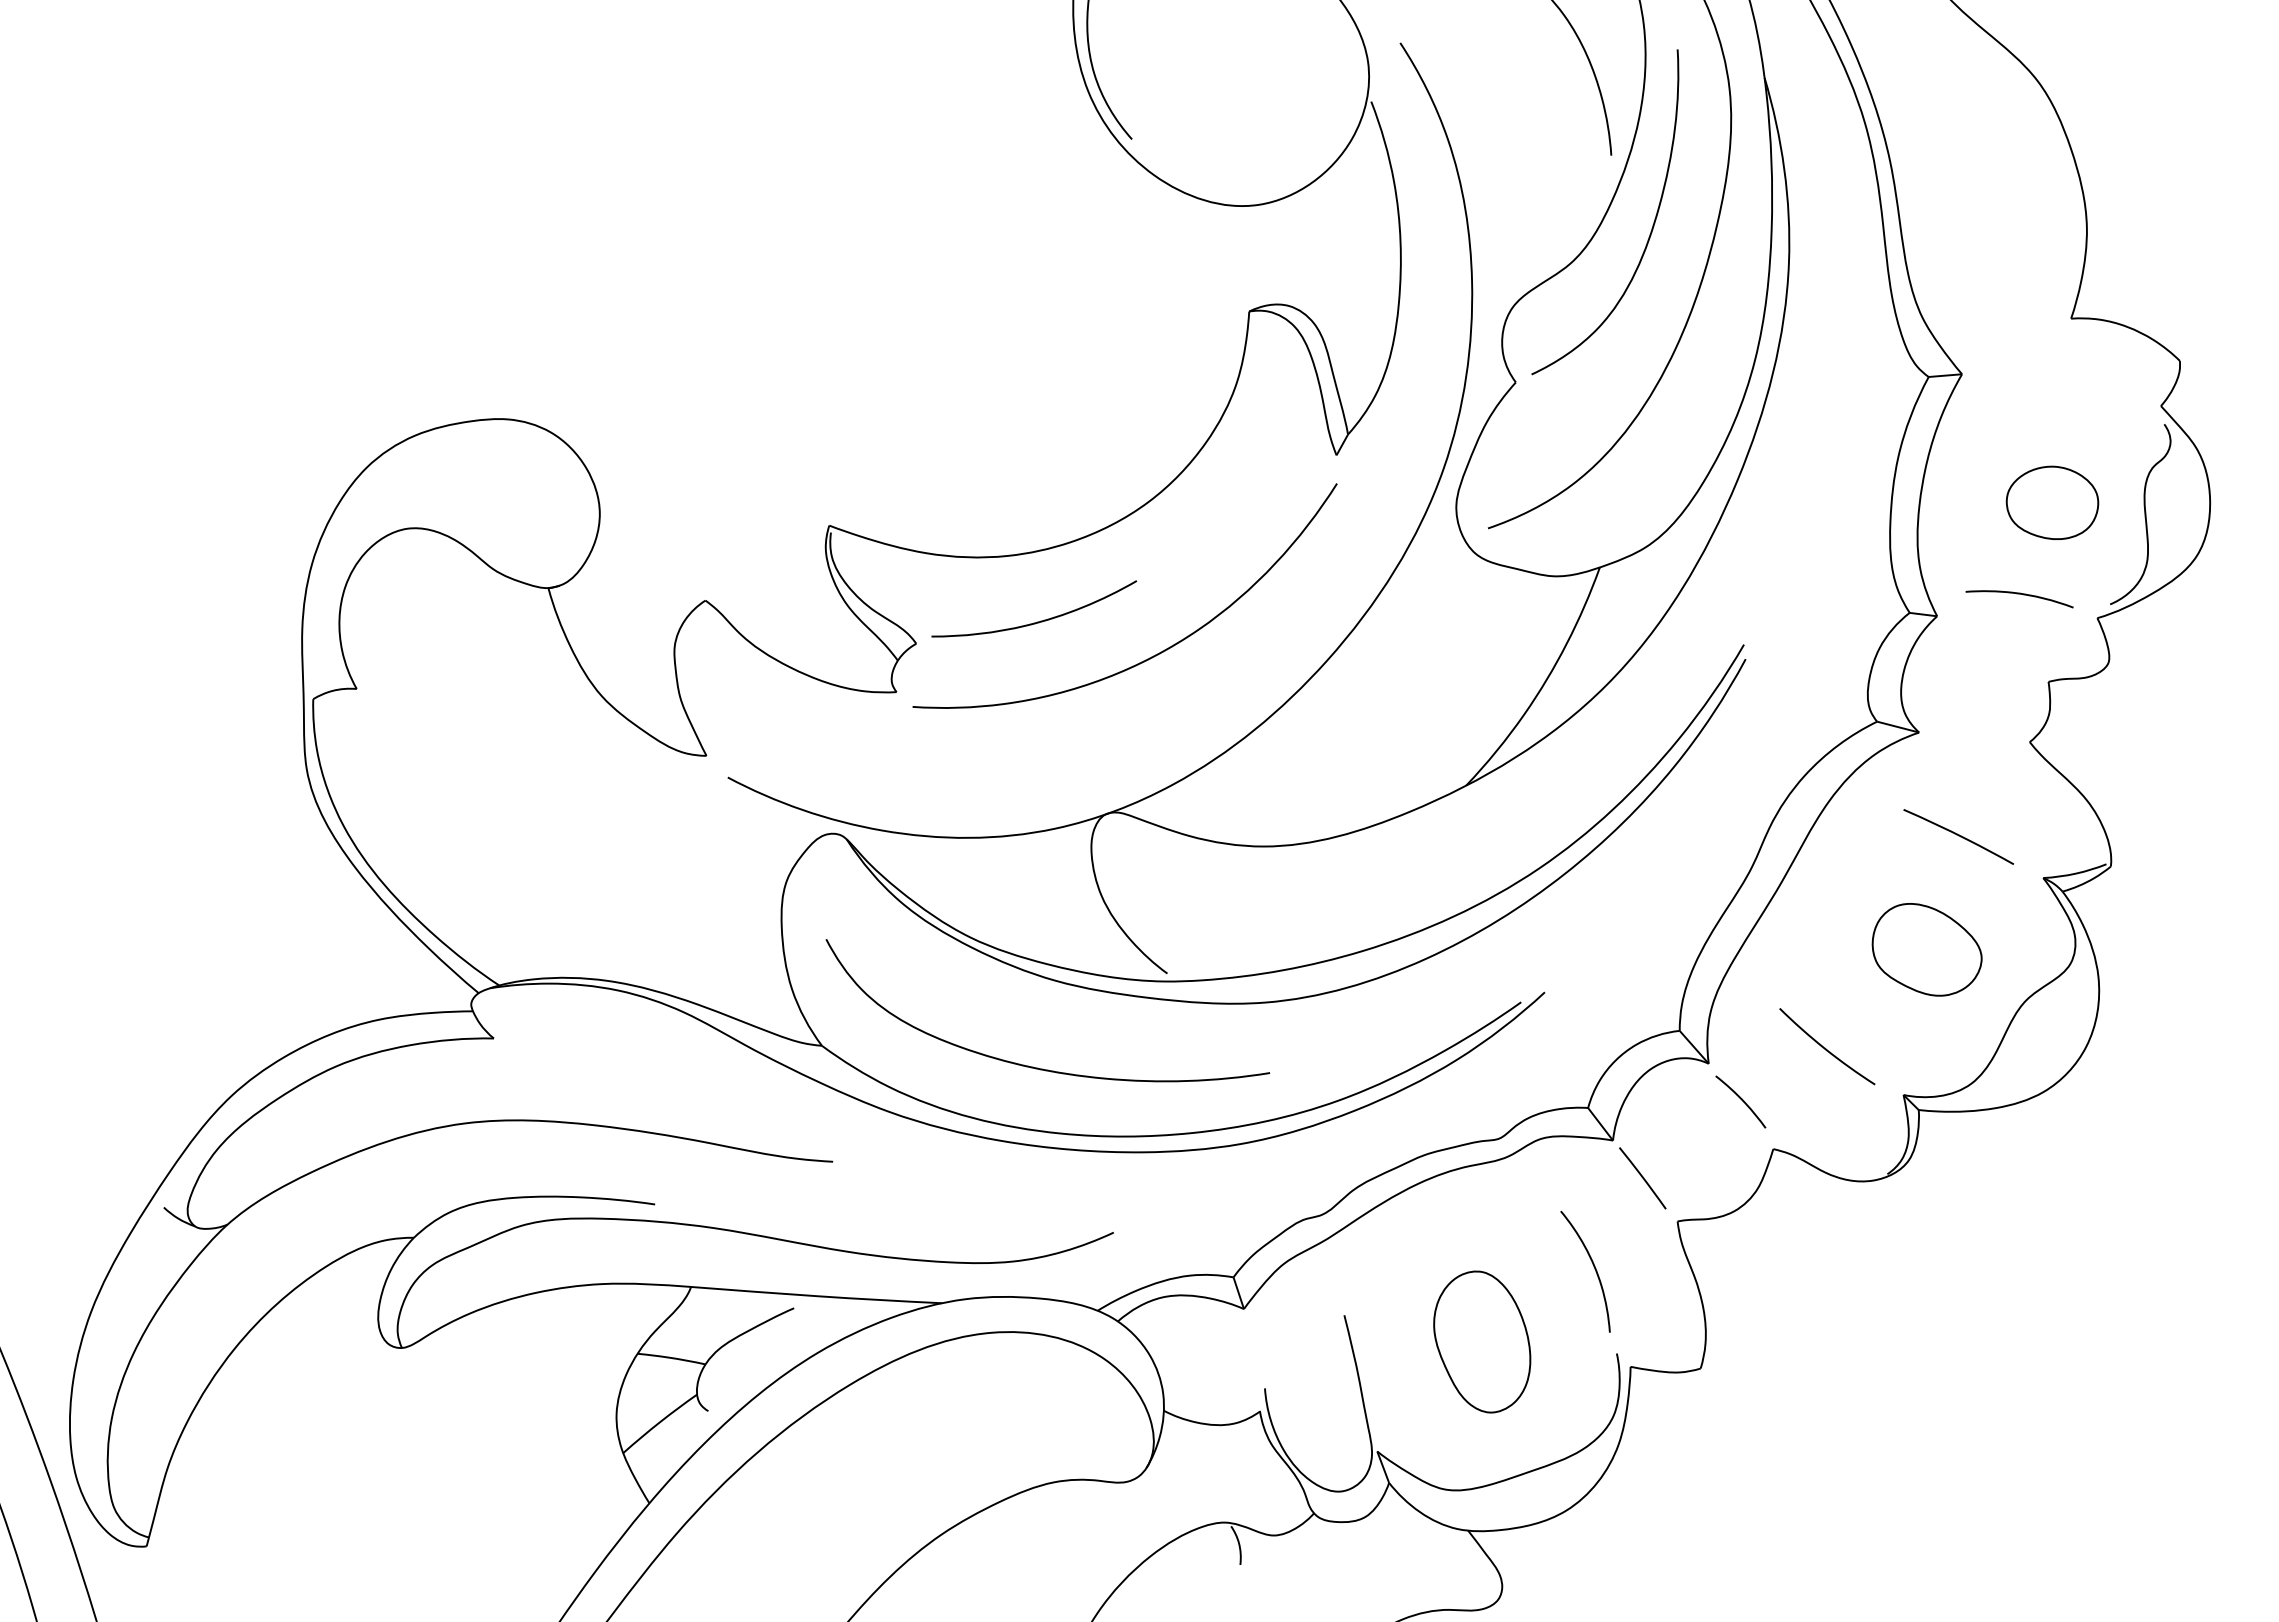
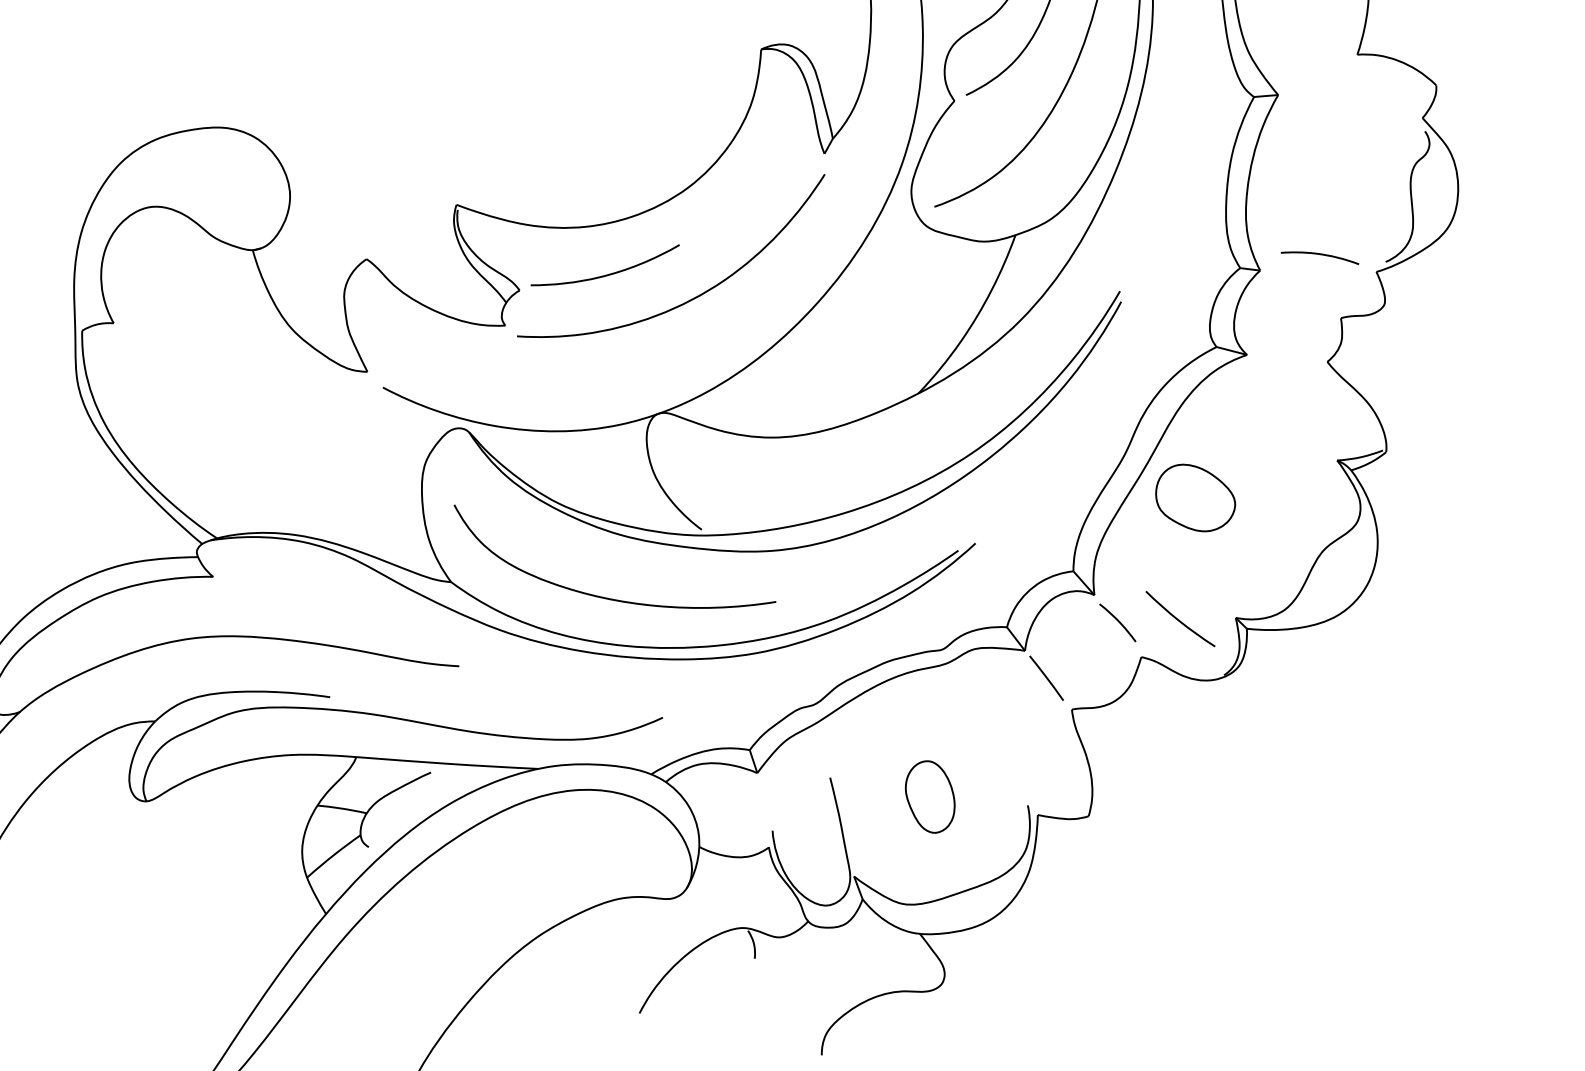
part: (2052, 502) -> (1343, 188), removed
curve: (1958, 836) -> (1275, 430), removed
part: (1926, 949) -> (1195, 497), moved
curve: (1825, 1047) -> (1179, 619), moved
curve: (1593, 1267) -> (1010, 742), removed
part: (1482, 1341) -> (930, 796), size x0.7

